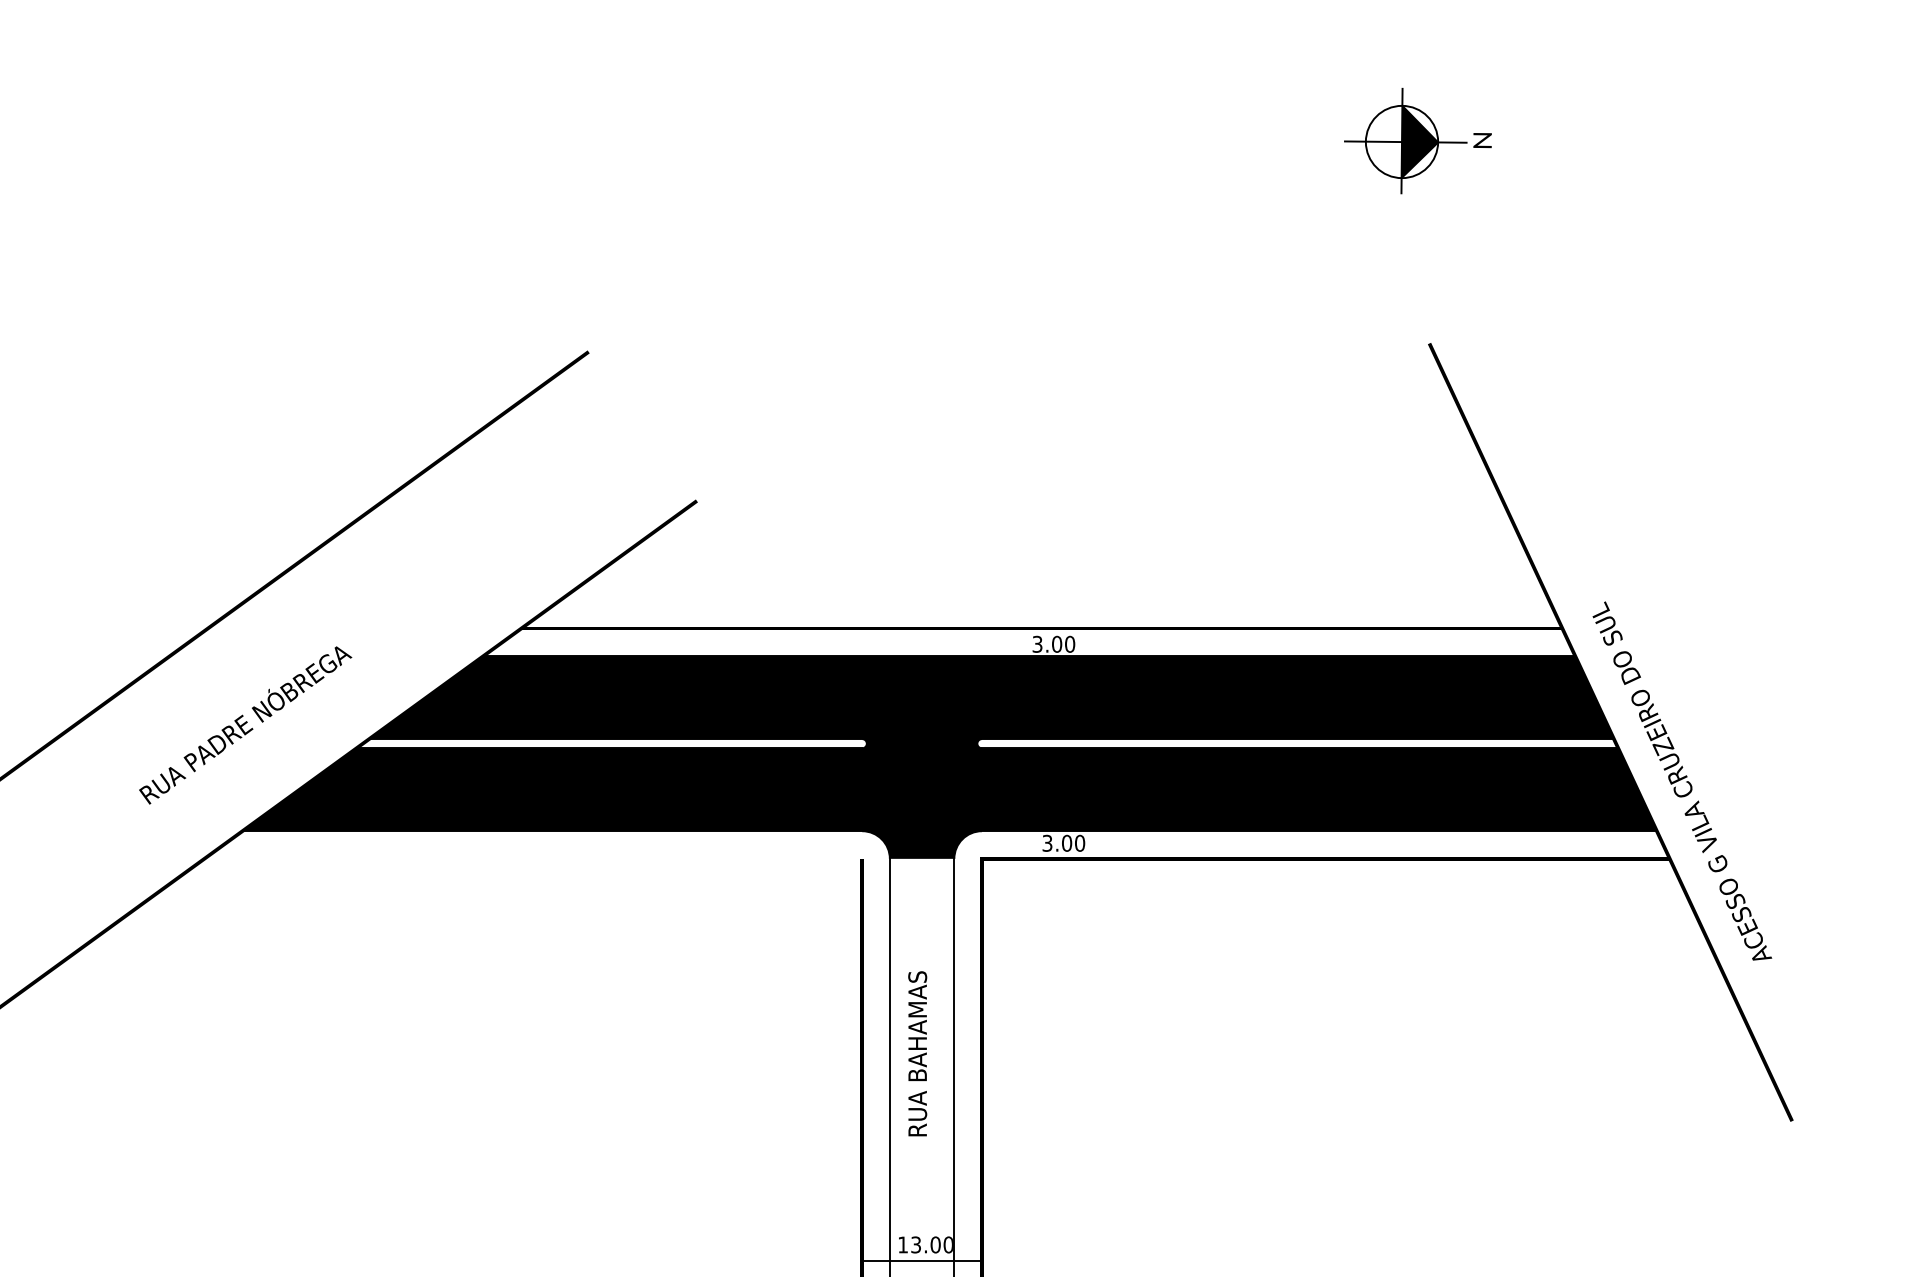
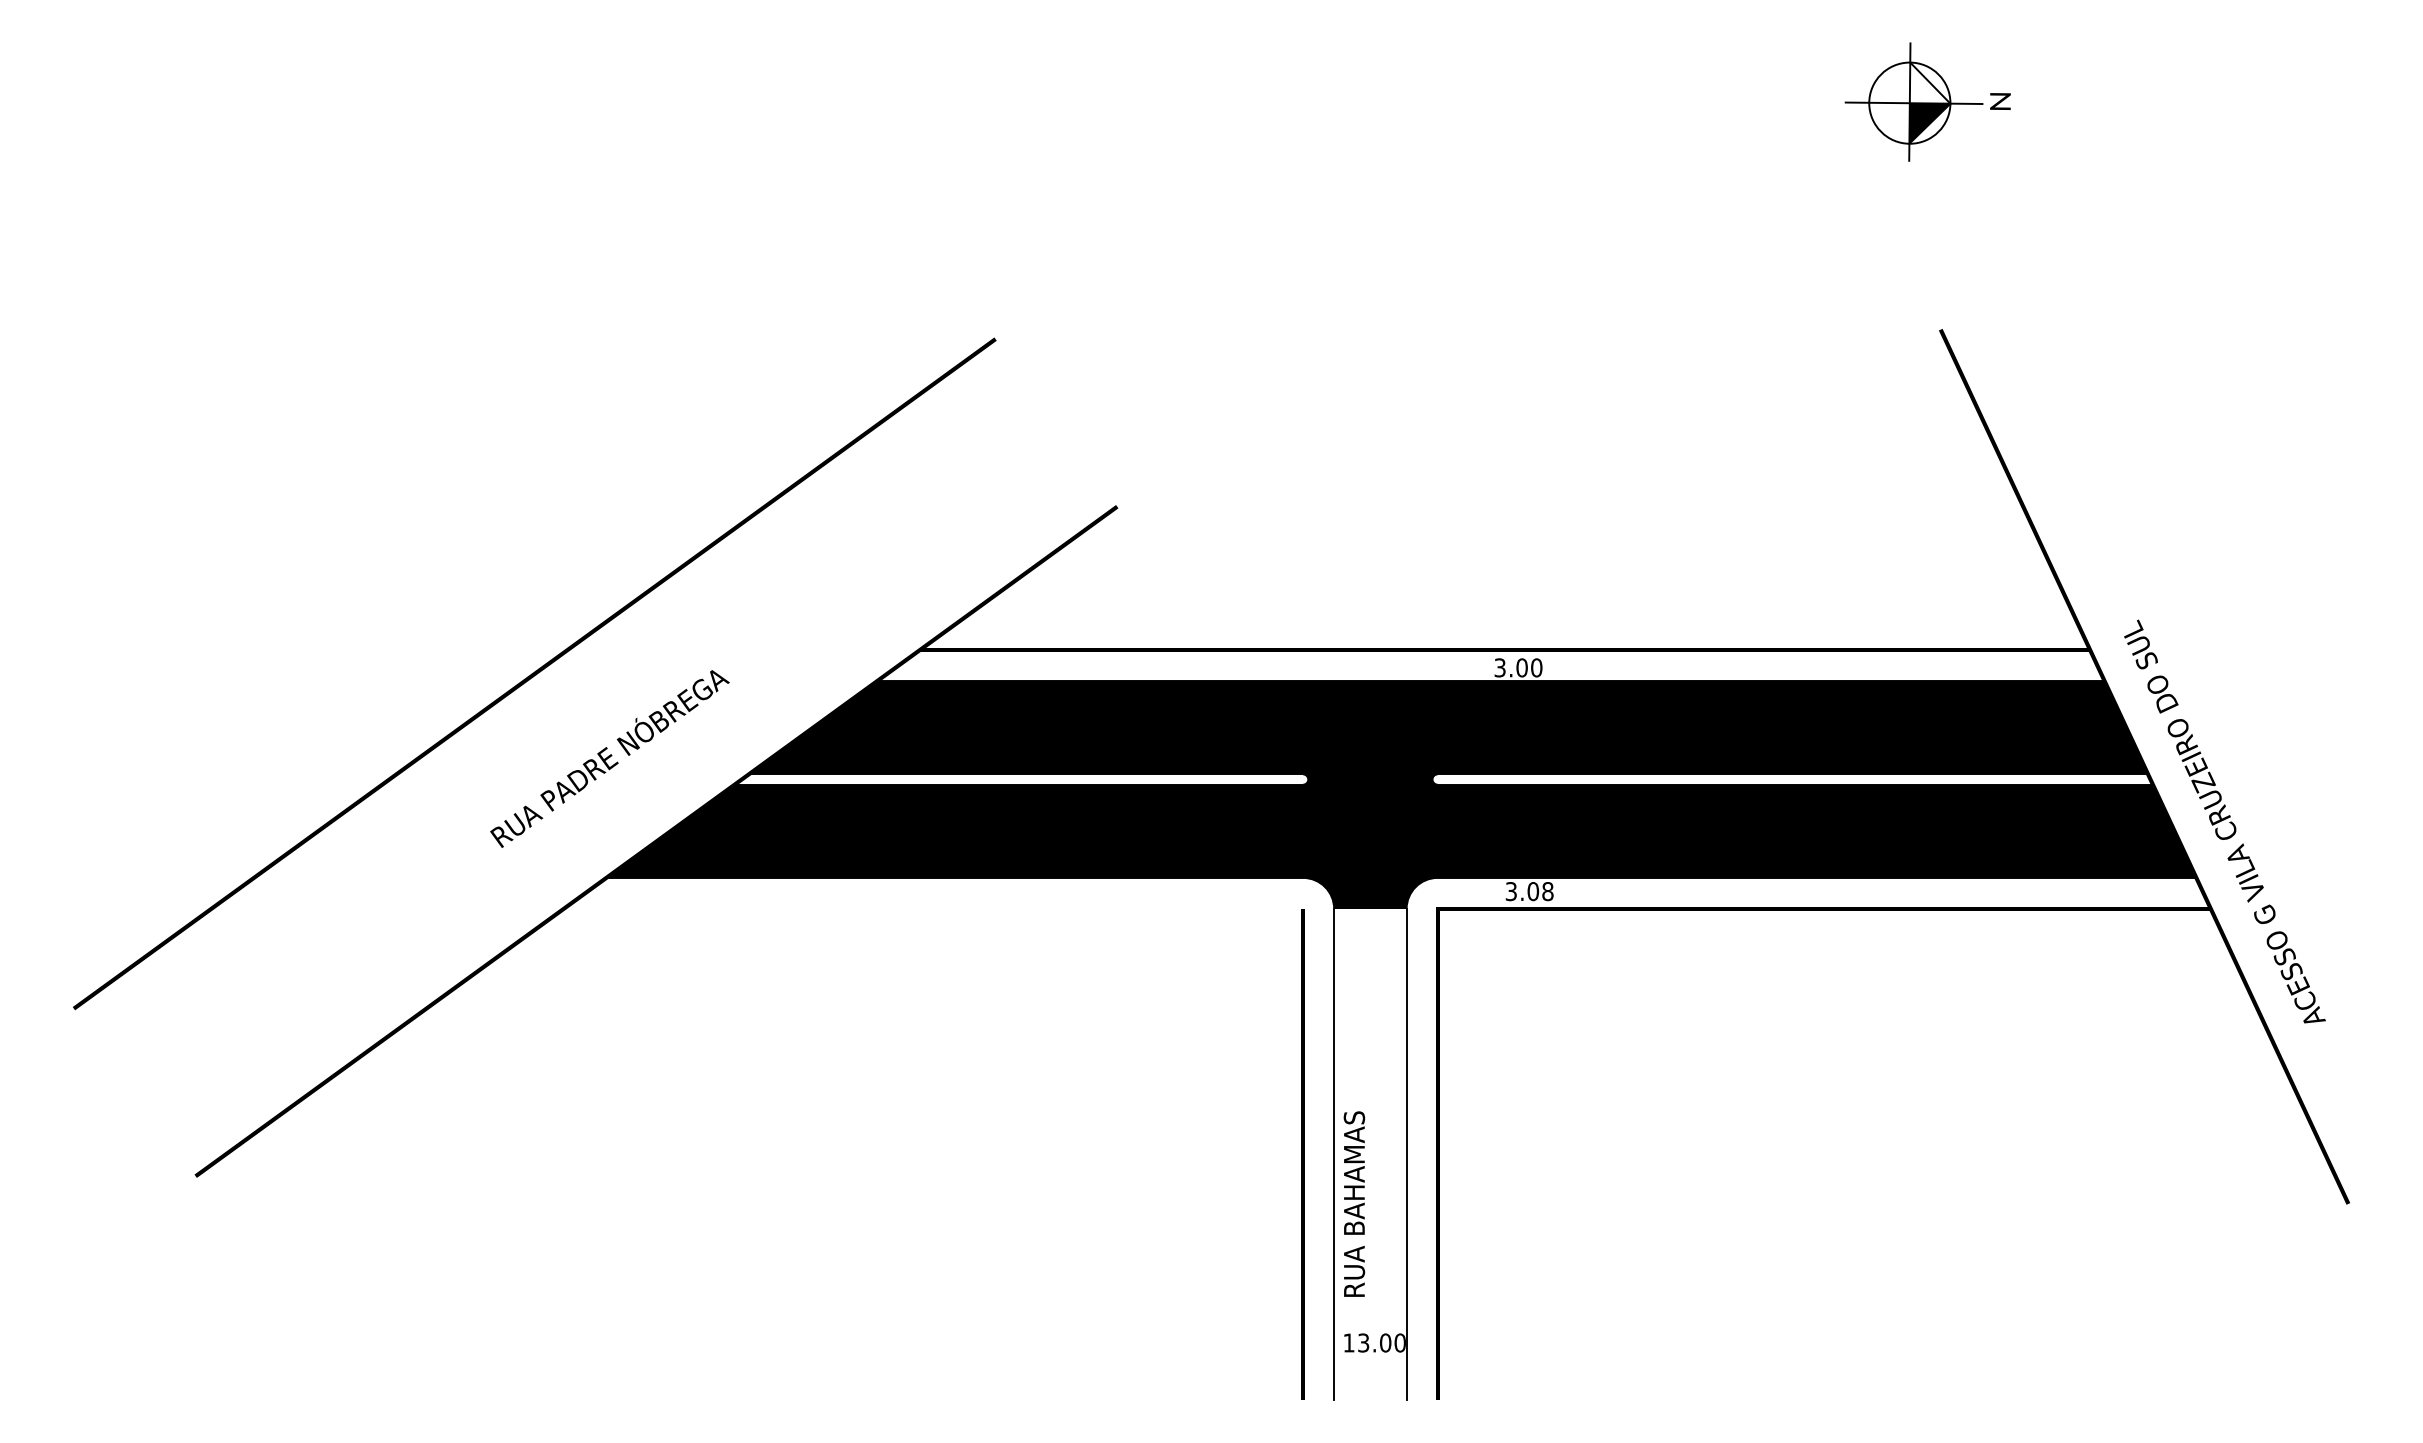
fill: (1419, 123) -> (1929, 82), removed
text: (1079, 843) -> (1547, 891), 3.00 -> 3.08
text: (917, 1053) -> (1354, 1203), moved
line: (922, 1260) -> (1370, 1360), removed

